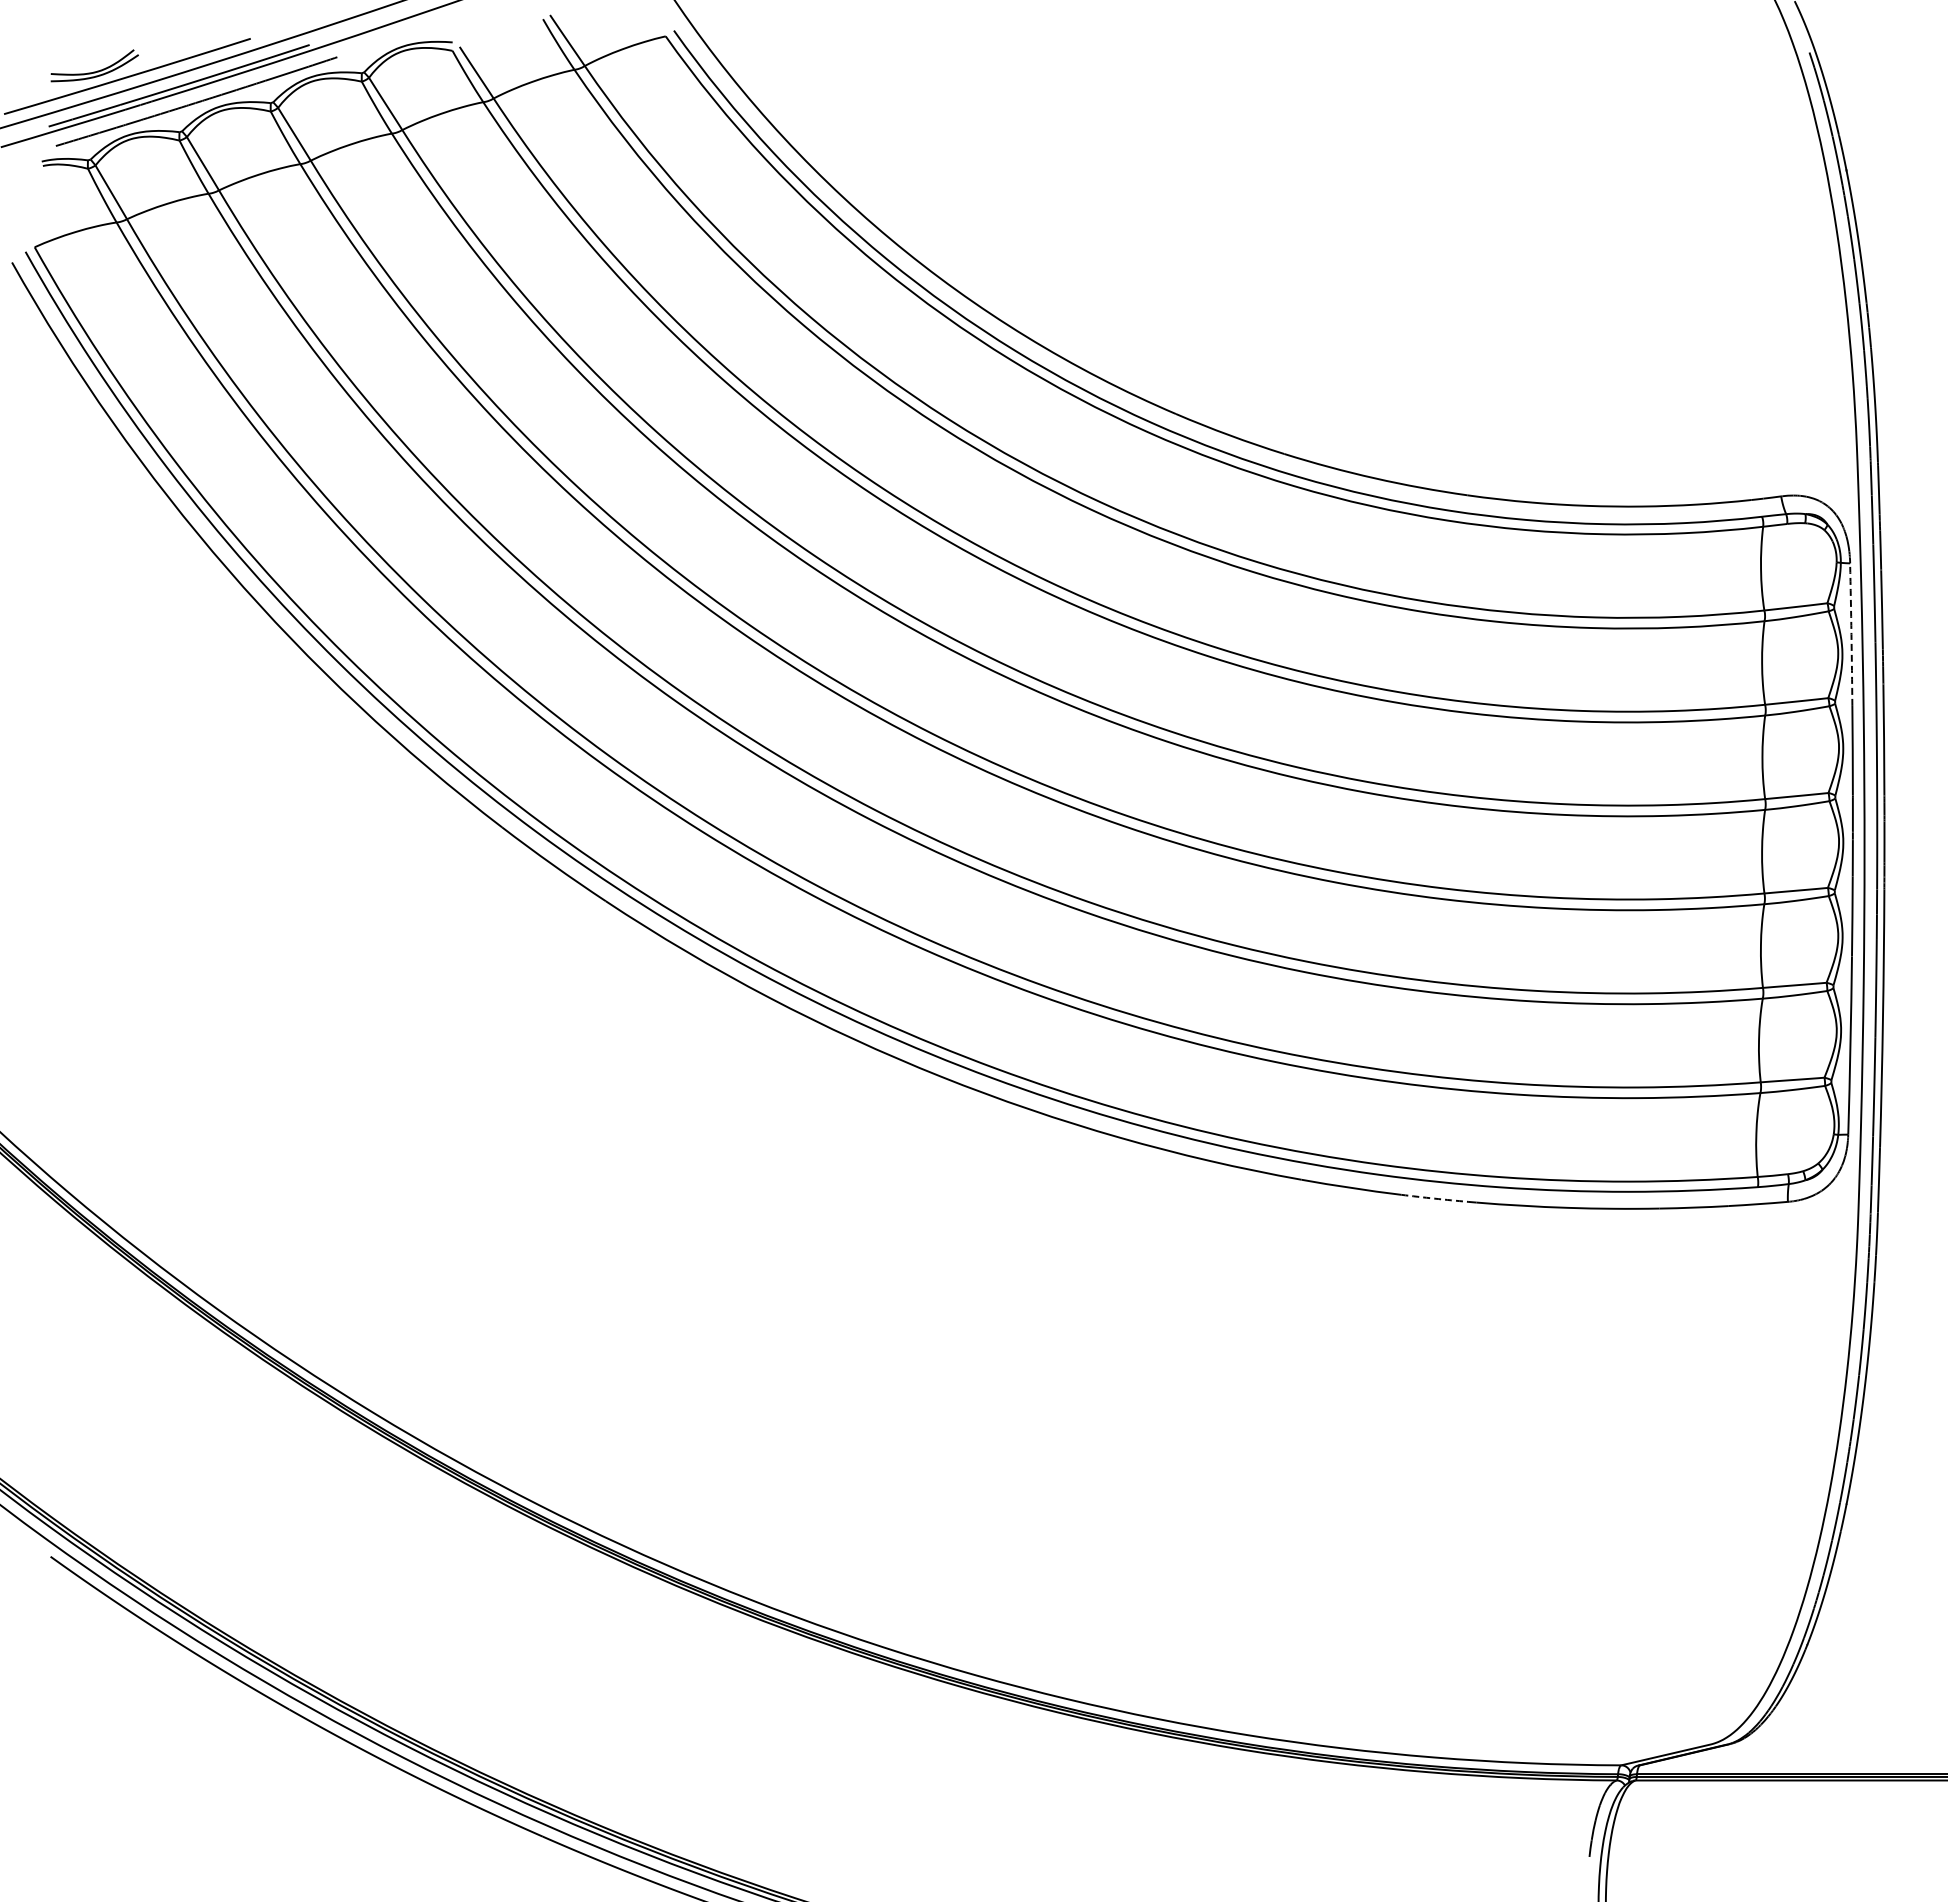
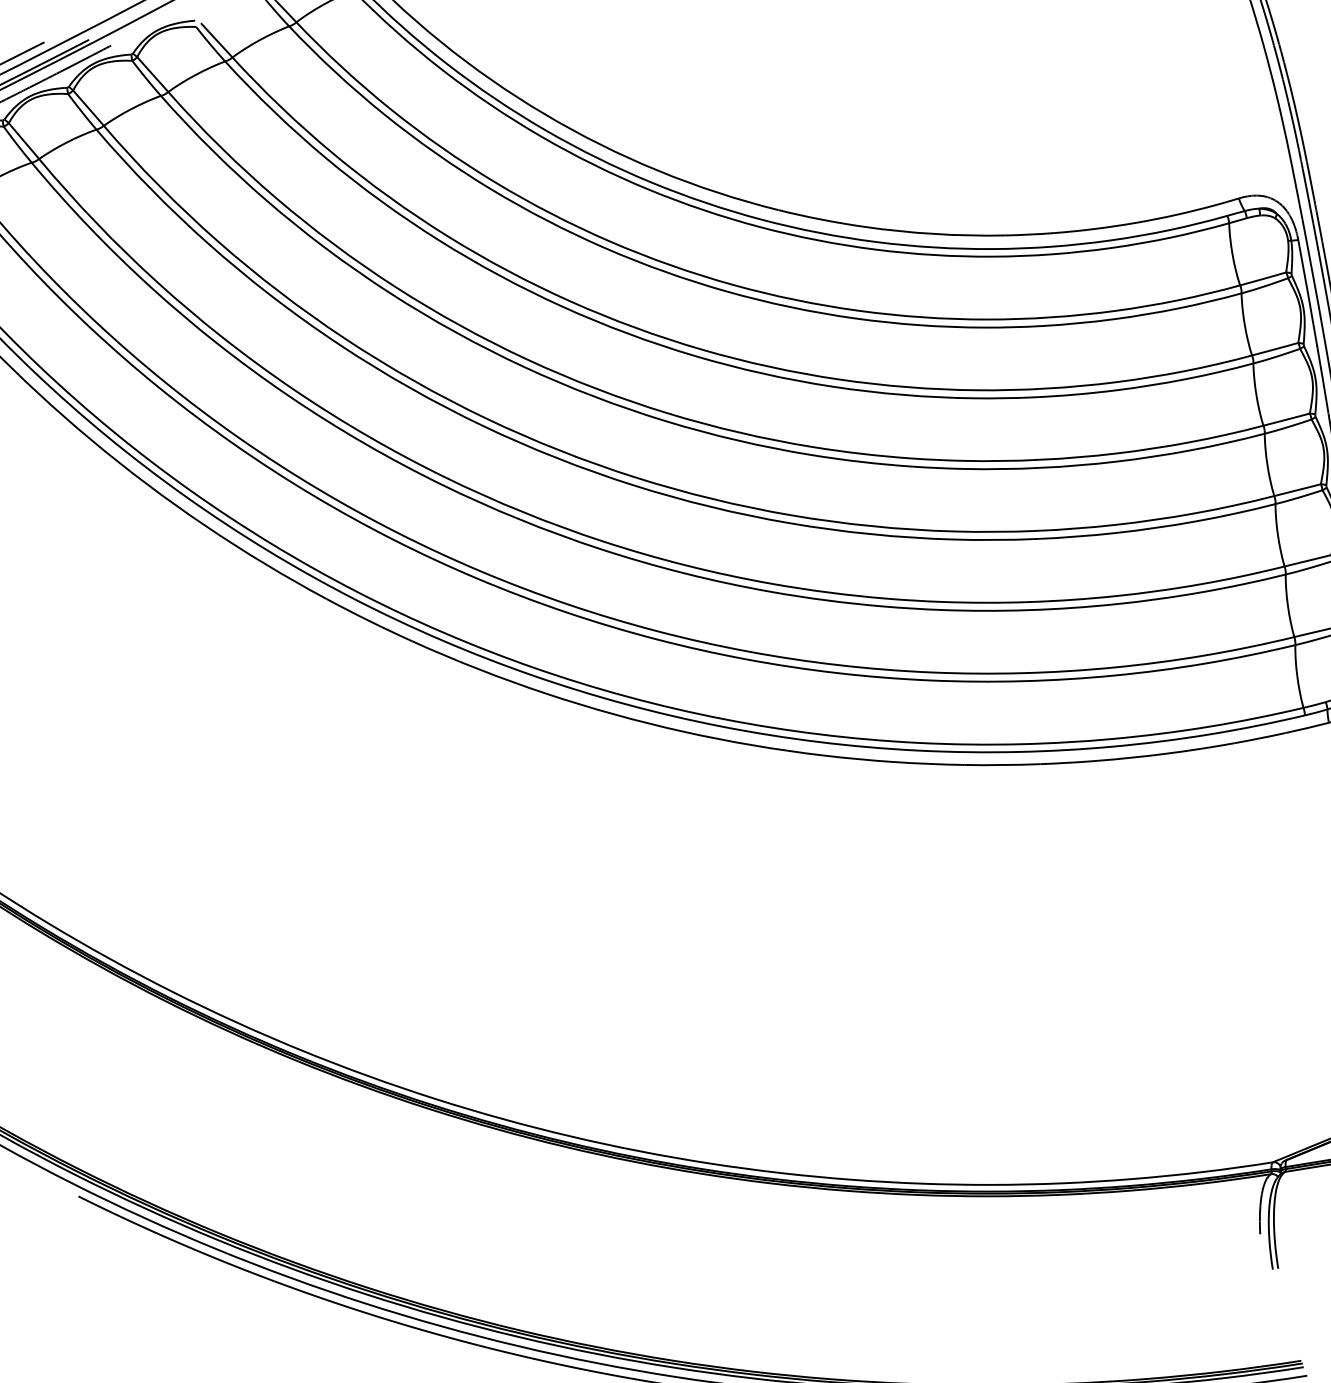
arc: (1851, 634) -> (1307, 292), dashed -> solid
arc: (1434, 1198) -> (1065, 762), dashed -> solid

